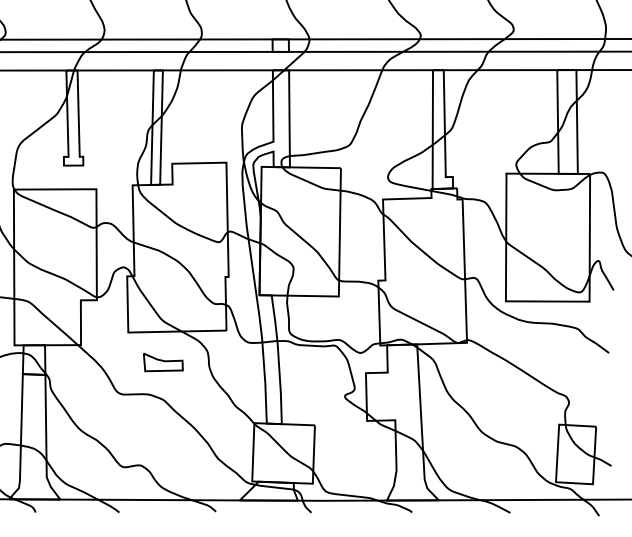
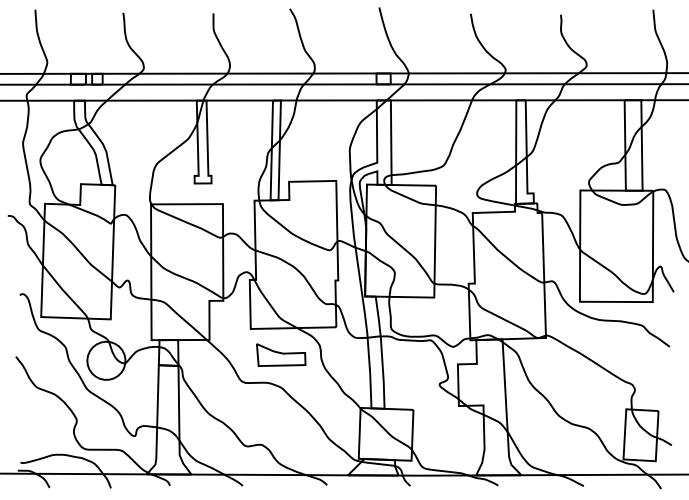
part: (163, 361) -> (281, 354), size x1.43

